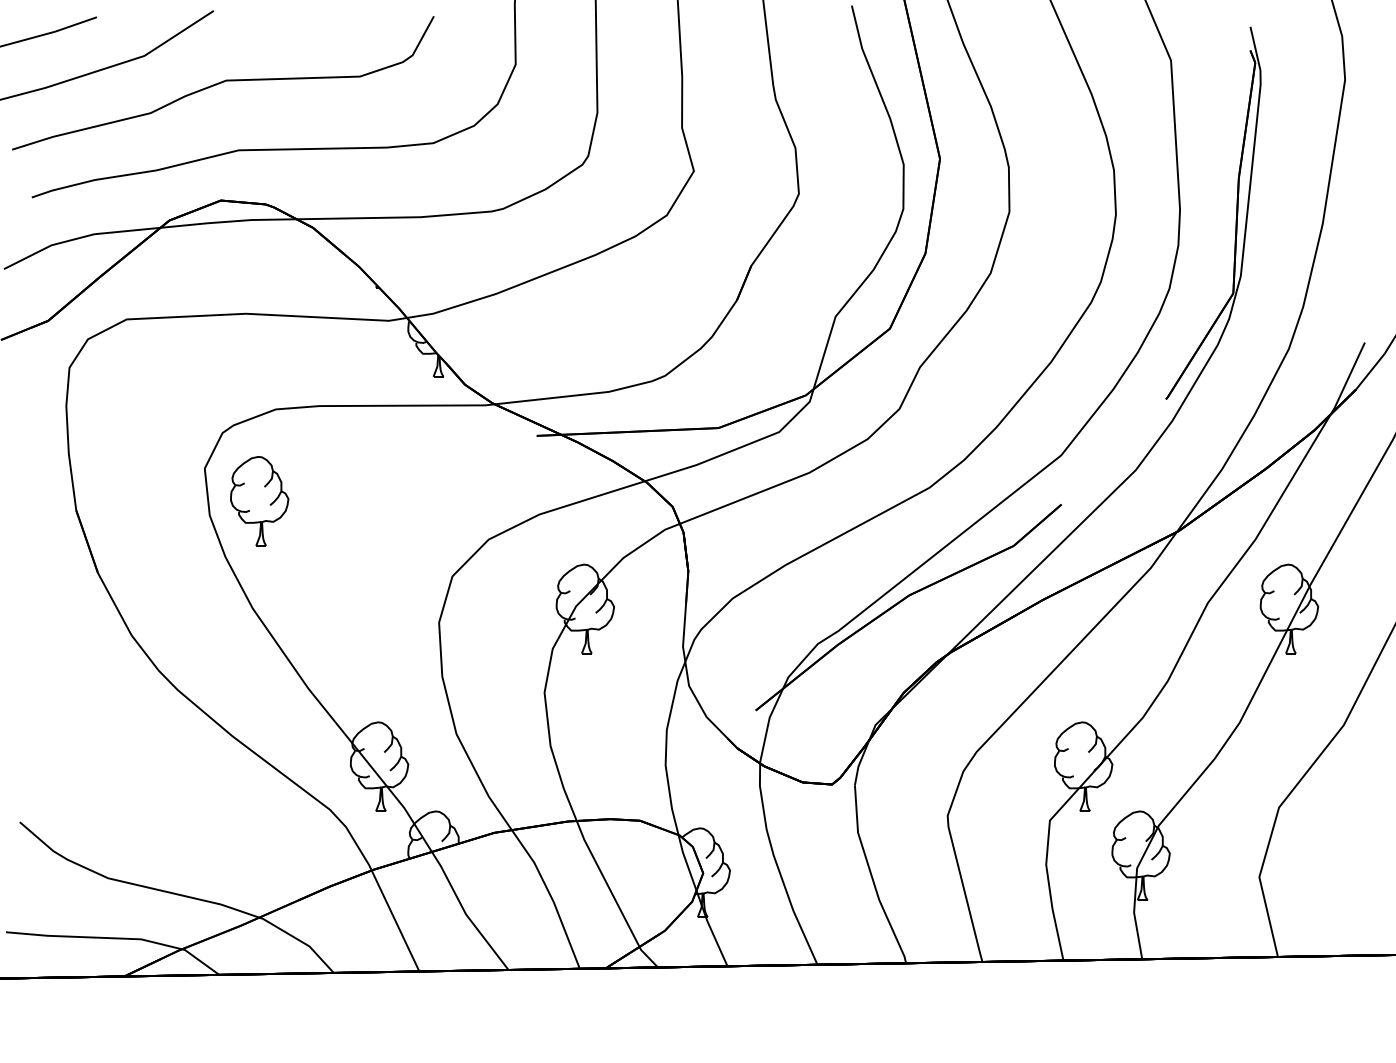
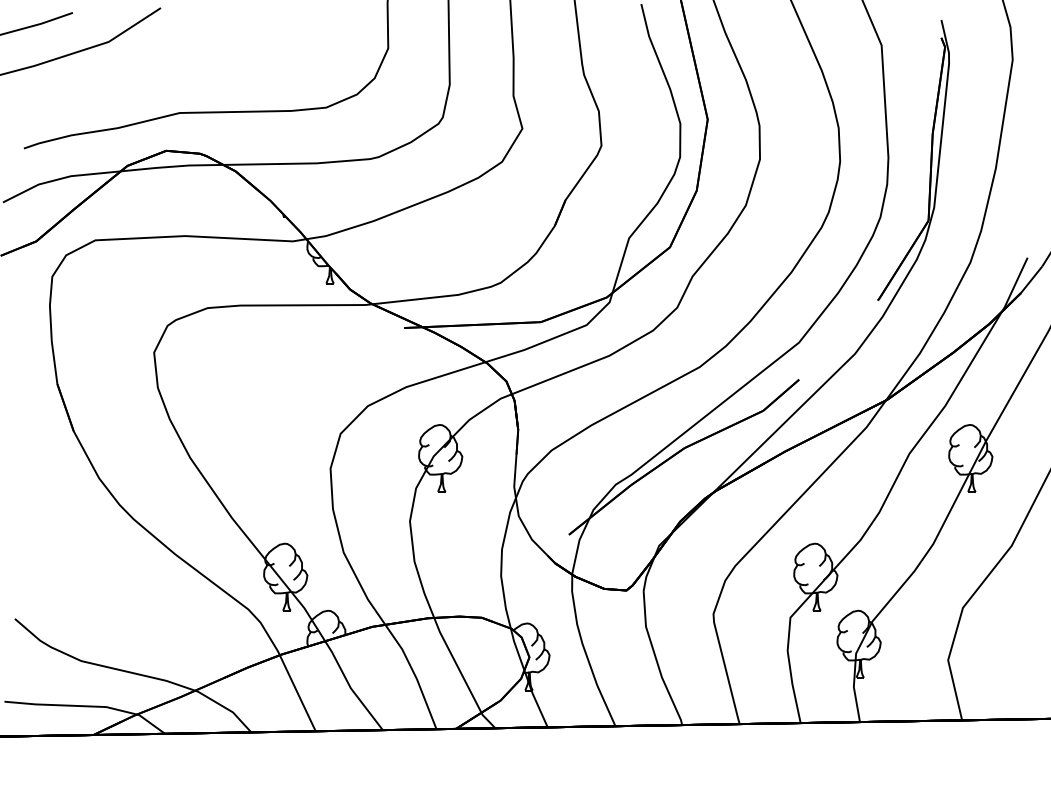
curve: (223, 82) -> (168, 61), removed
part: (259, 501) -> (195, 377), removed

